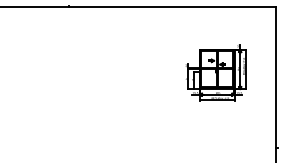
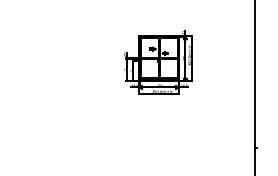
part: (215, 72) -> (157, 62), moved

